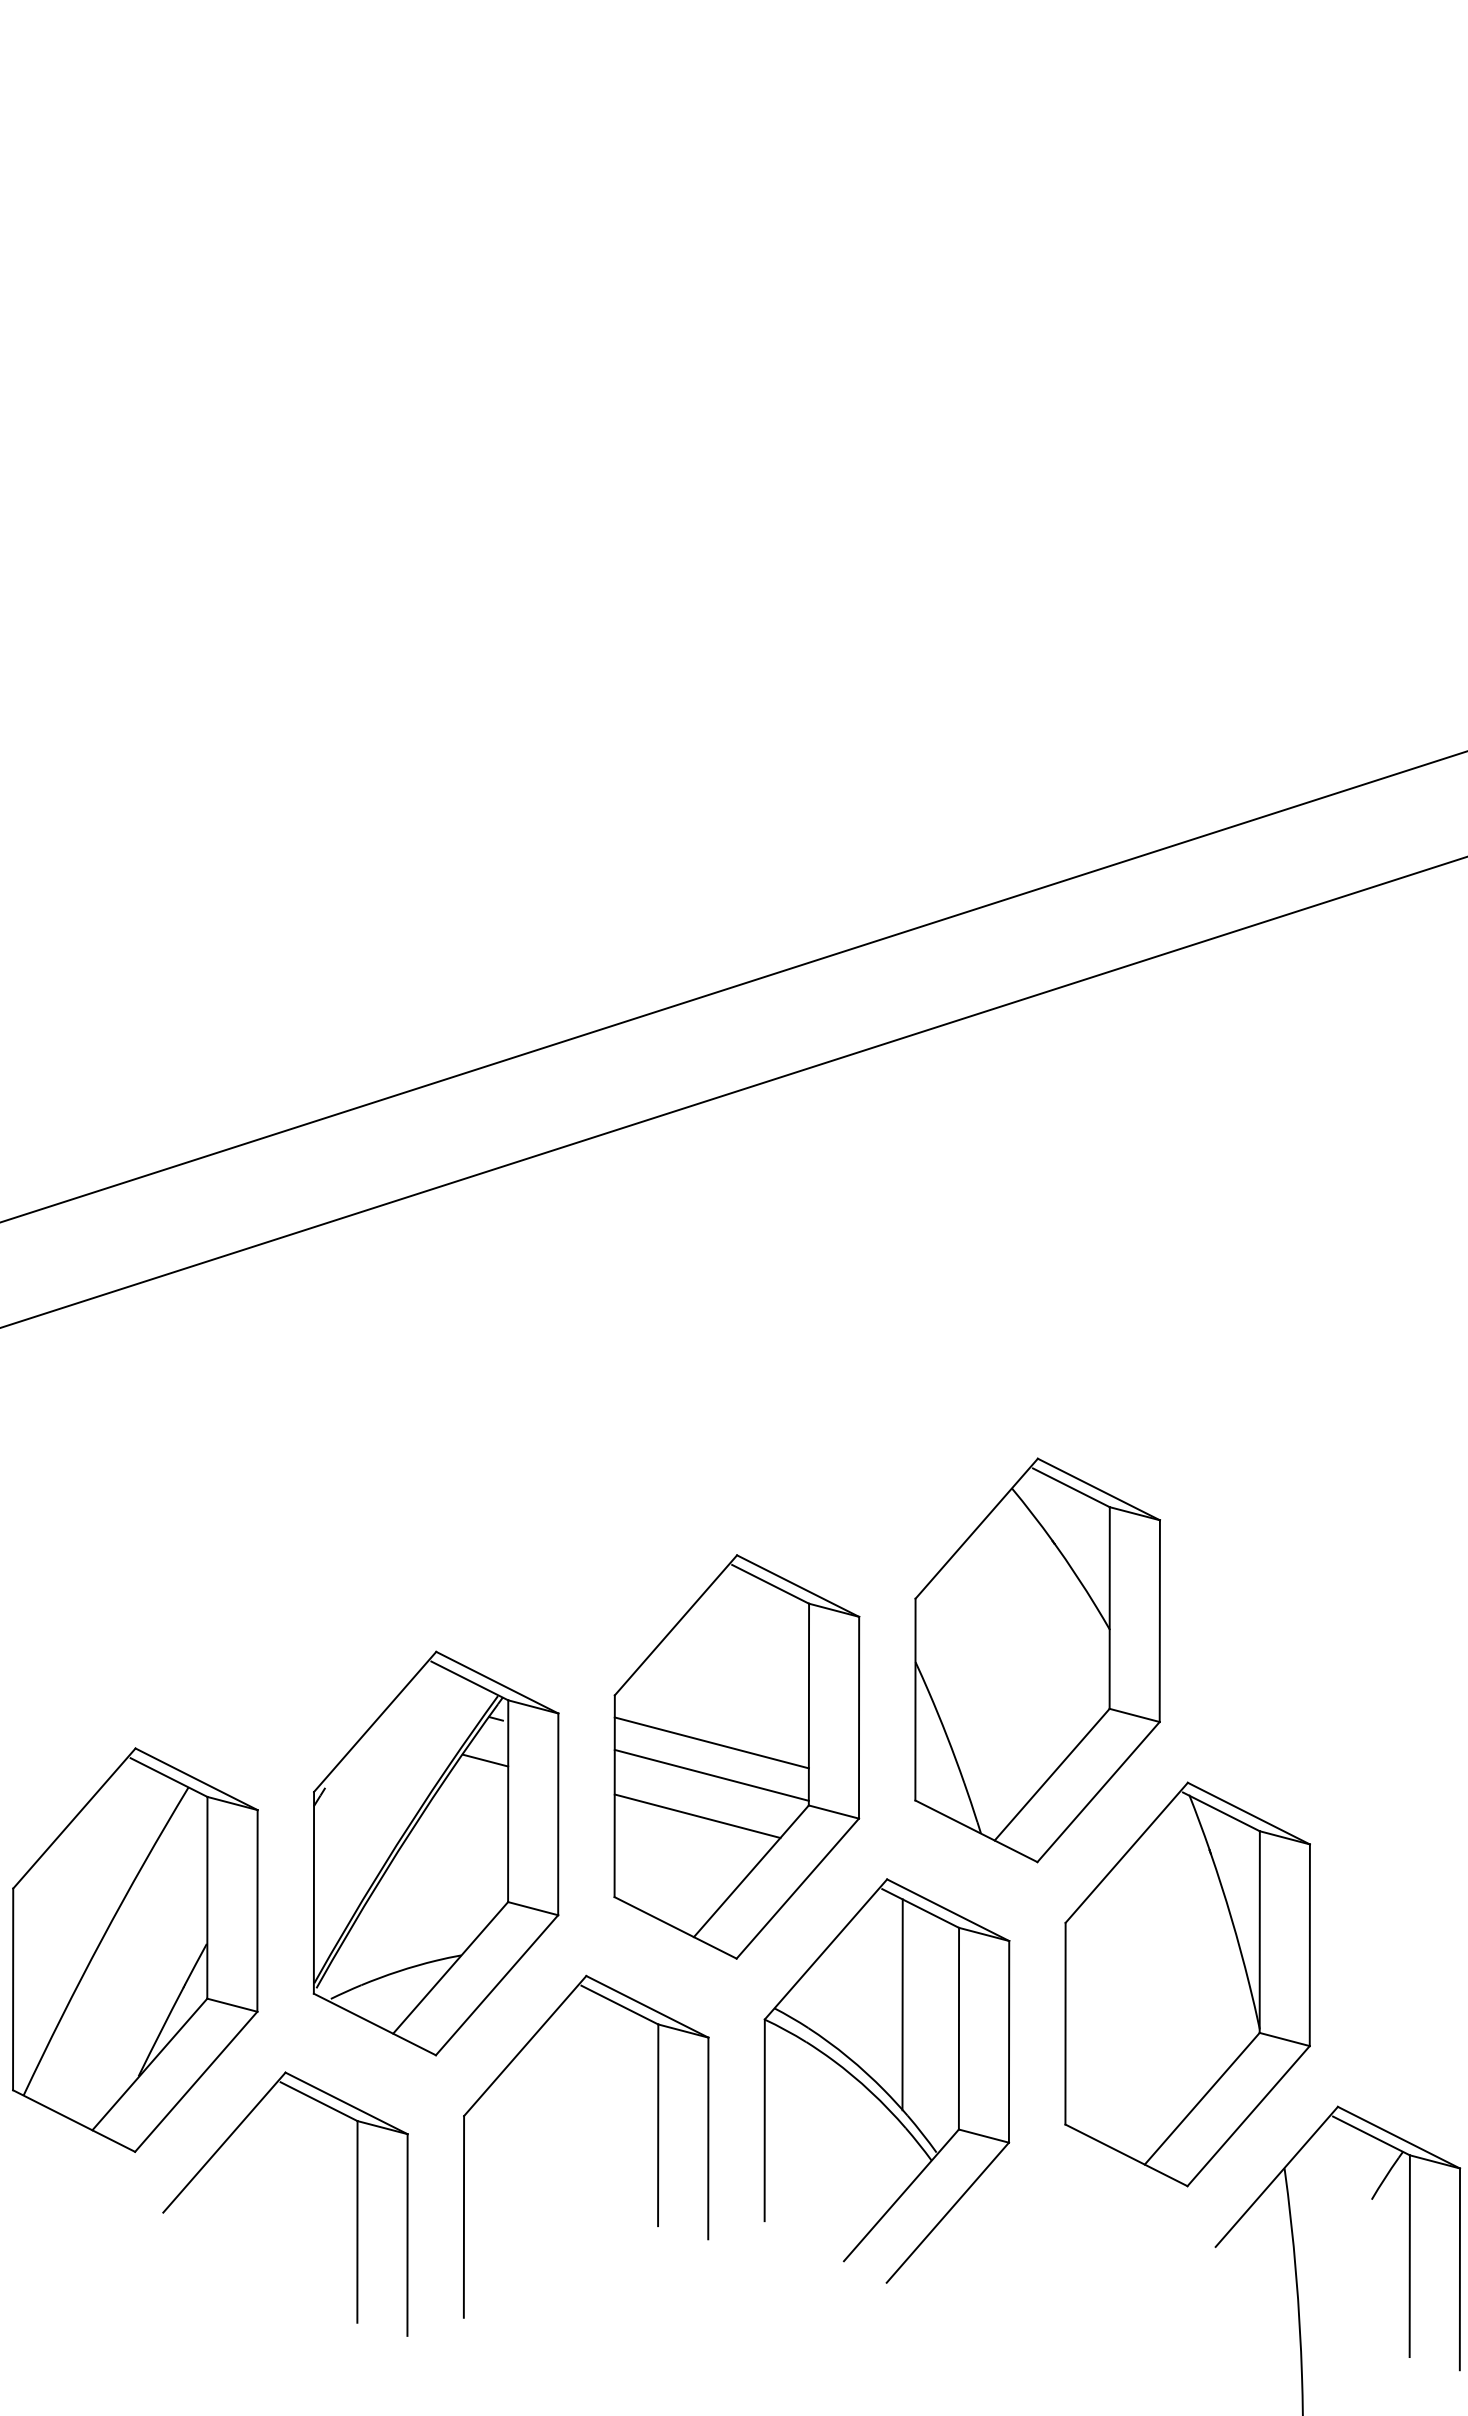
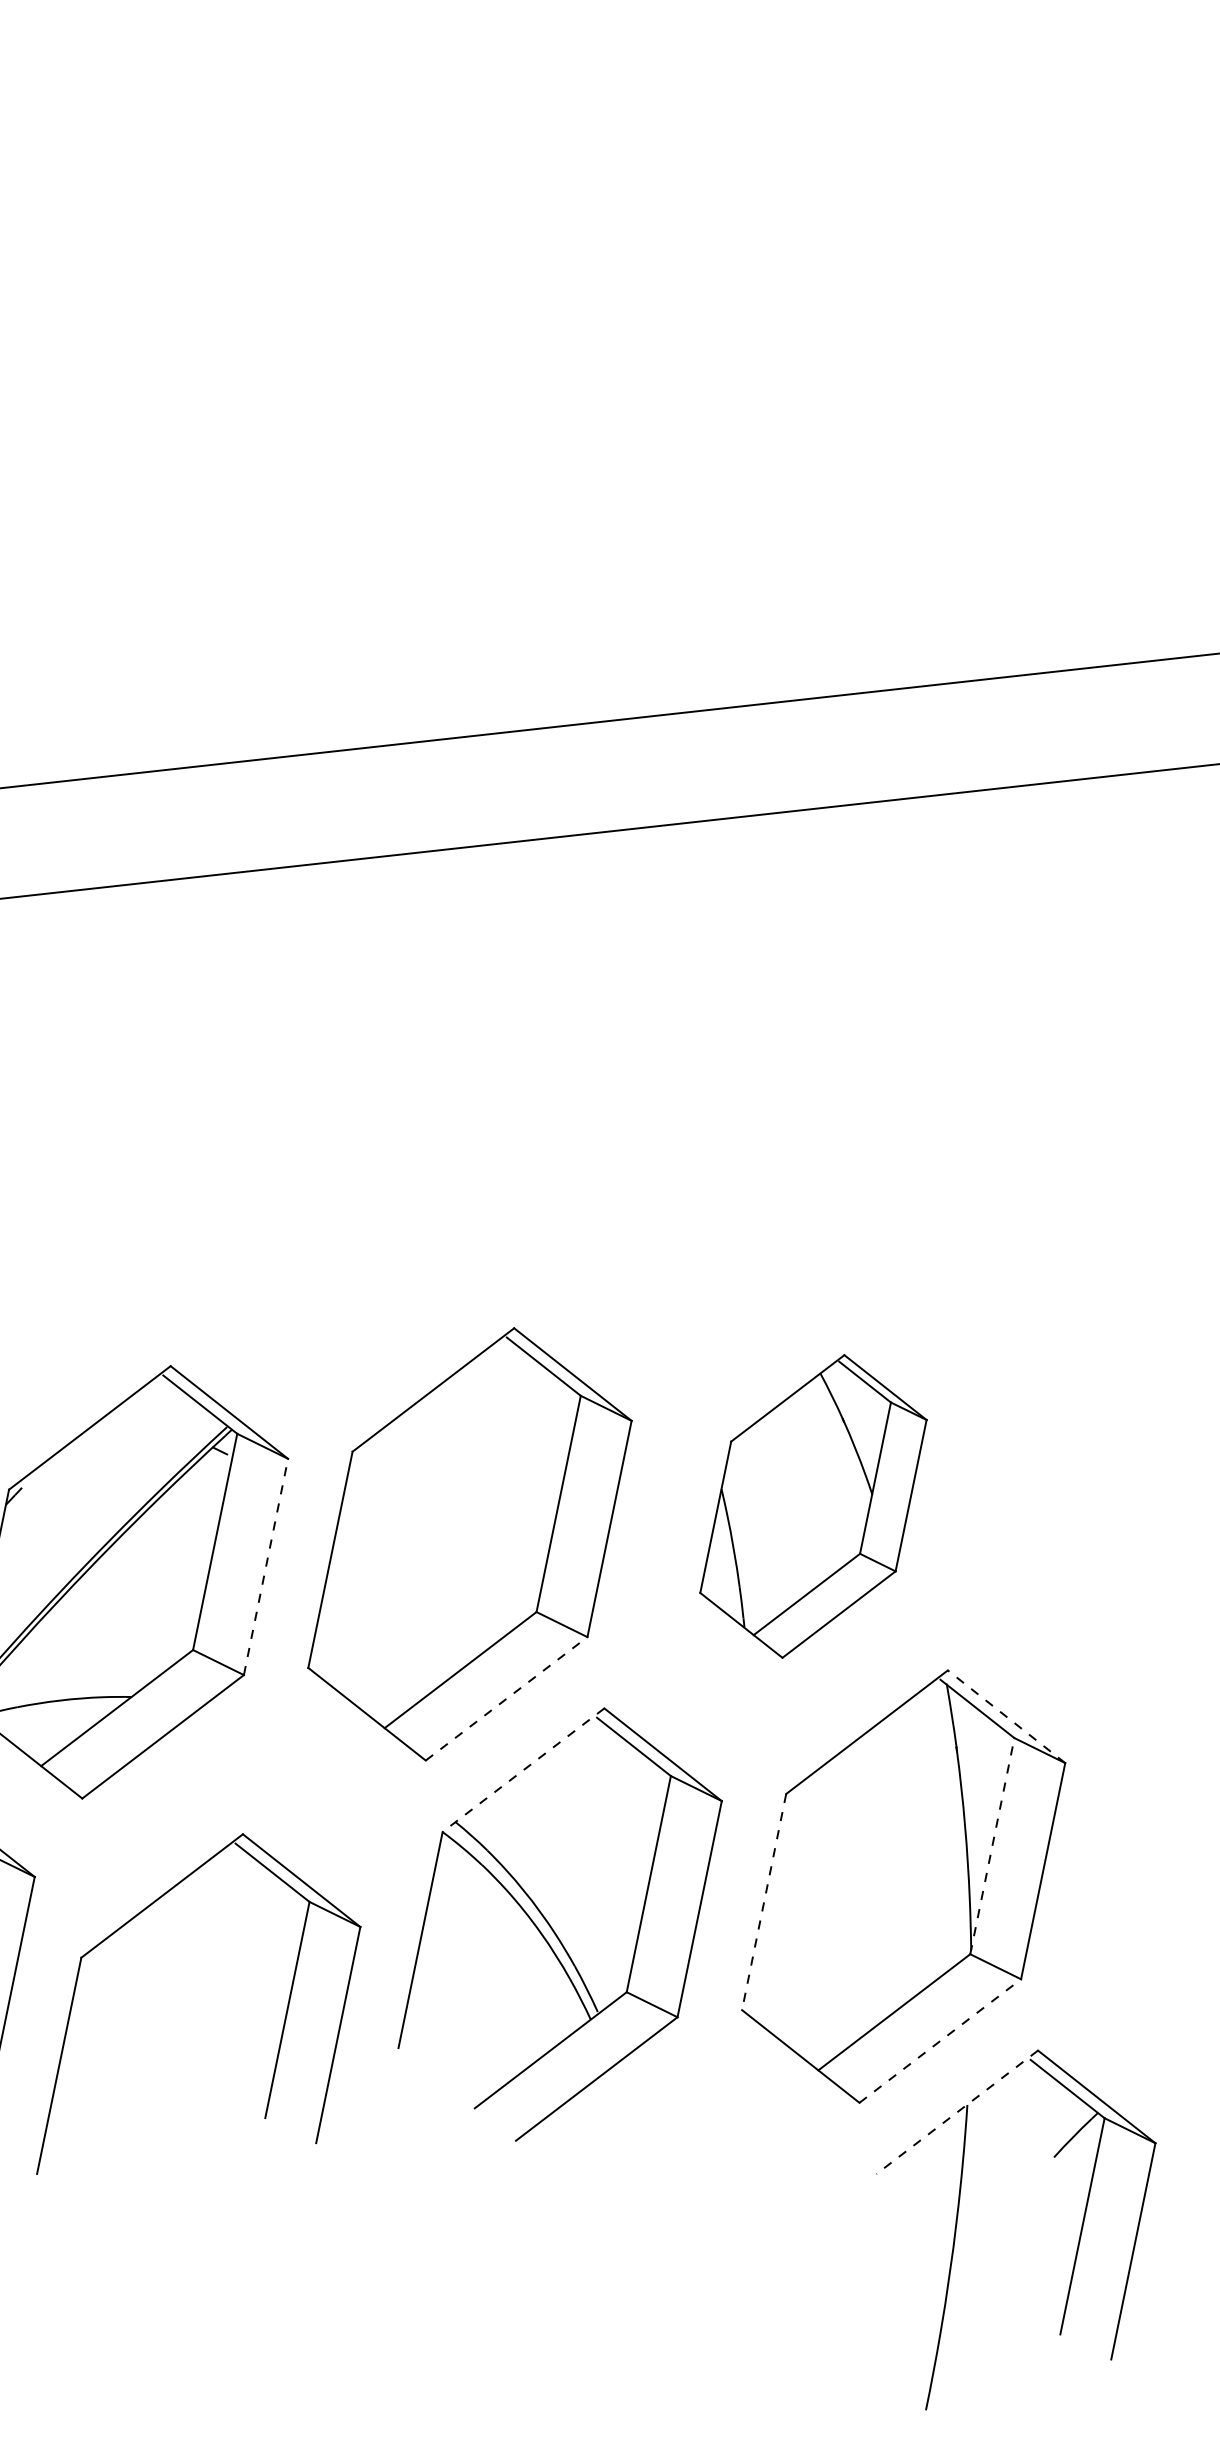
part: (1037, 1660) -> (813, 1506), size x0.7
line: (711, 1742) -> (445, 1523), removed
line: (485, 1760) -> (199, 1493), removed
line: (711, 1774) -> (438, 1557), removed
line: (1248, 1813) -> (1006, 1716), solid -> dashed
line: (558, 1814) -> (266, 1567), solid -> dashed
line: (697, 1816) -> (414, 1599), removed
line: (797, 1888) -> (506, 1698), solid -> dashed
line: (1259, 1932) -> (991, 1846), solid -> dashed
line: (825, 1949) -> (523, 1770), solid -> dashed
line: (902, 2004) -> (593, 1845), removed
line: (1065, 2023) -> (764, 1901), solid -> dashed
line: (1248, 2116) -> (940, 2041), solid -> dashed
part: (657, 2146) -> (282, 2032), moved
line: (1276, 2176) -> (956, 2111), solid -> dashed

